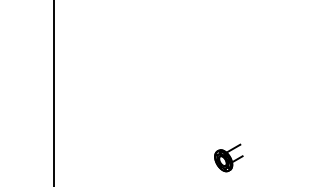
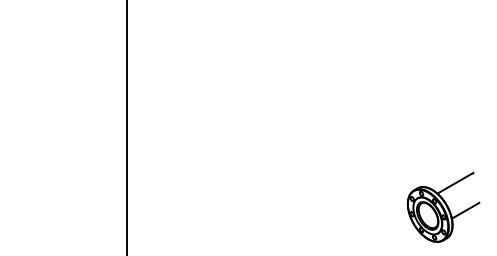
part: (228, 157) -> (443, 206), size x1.43

